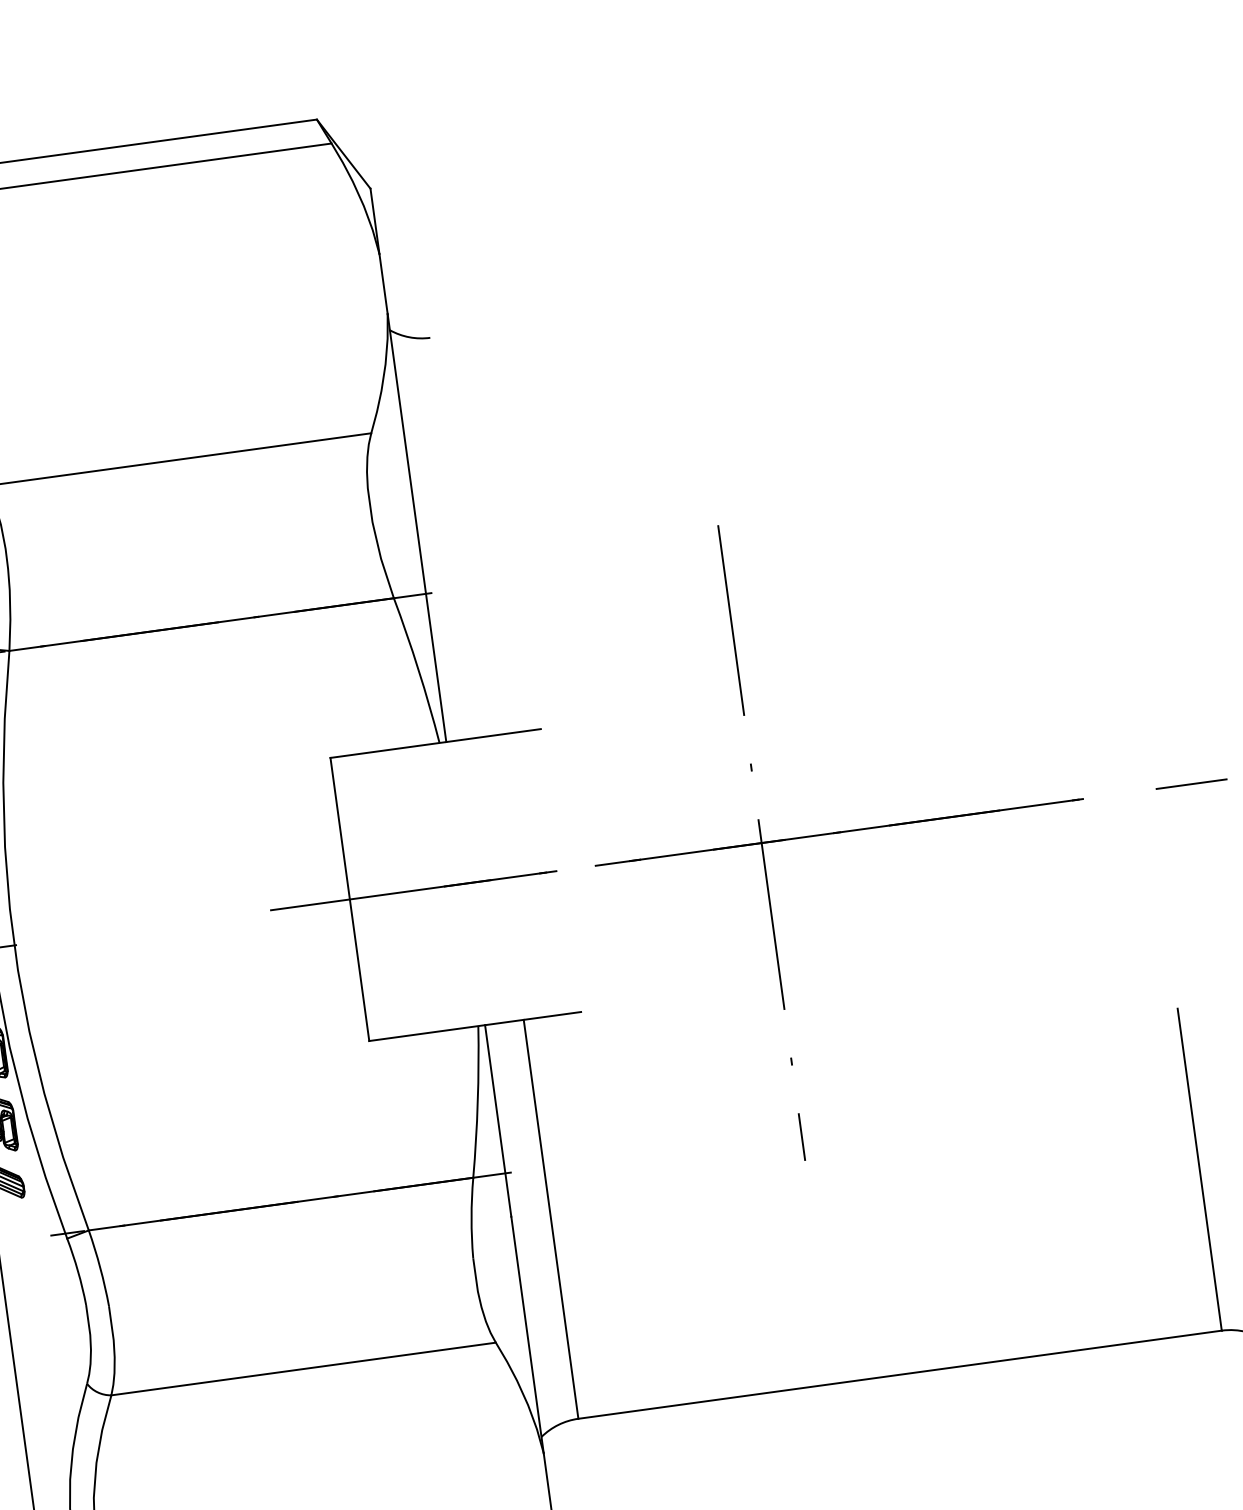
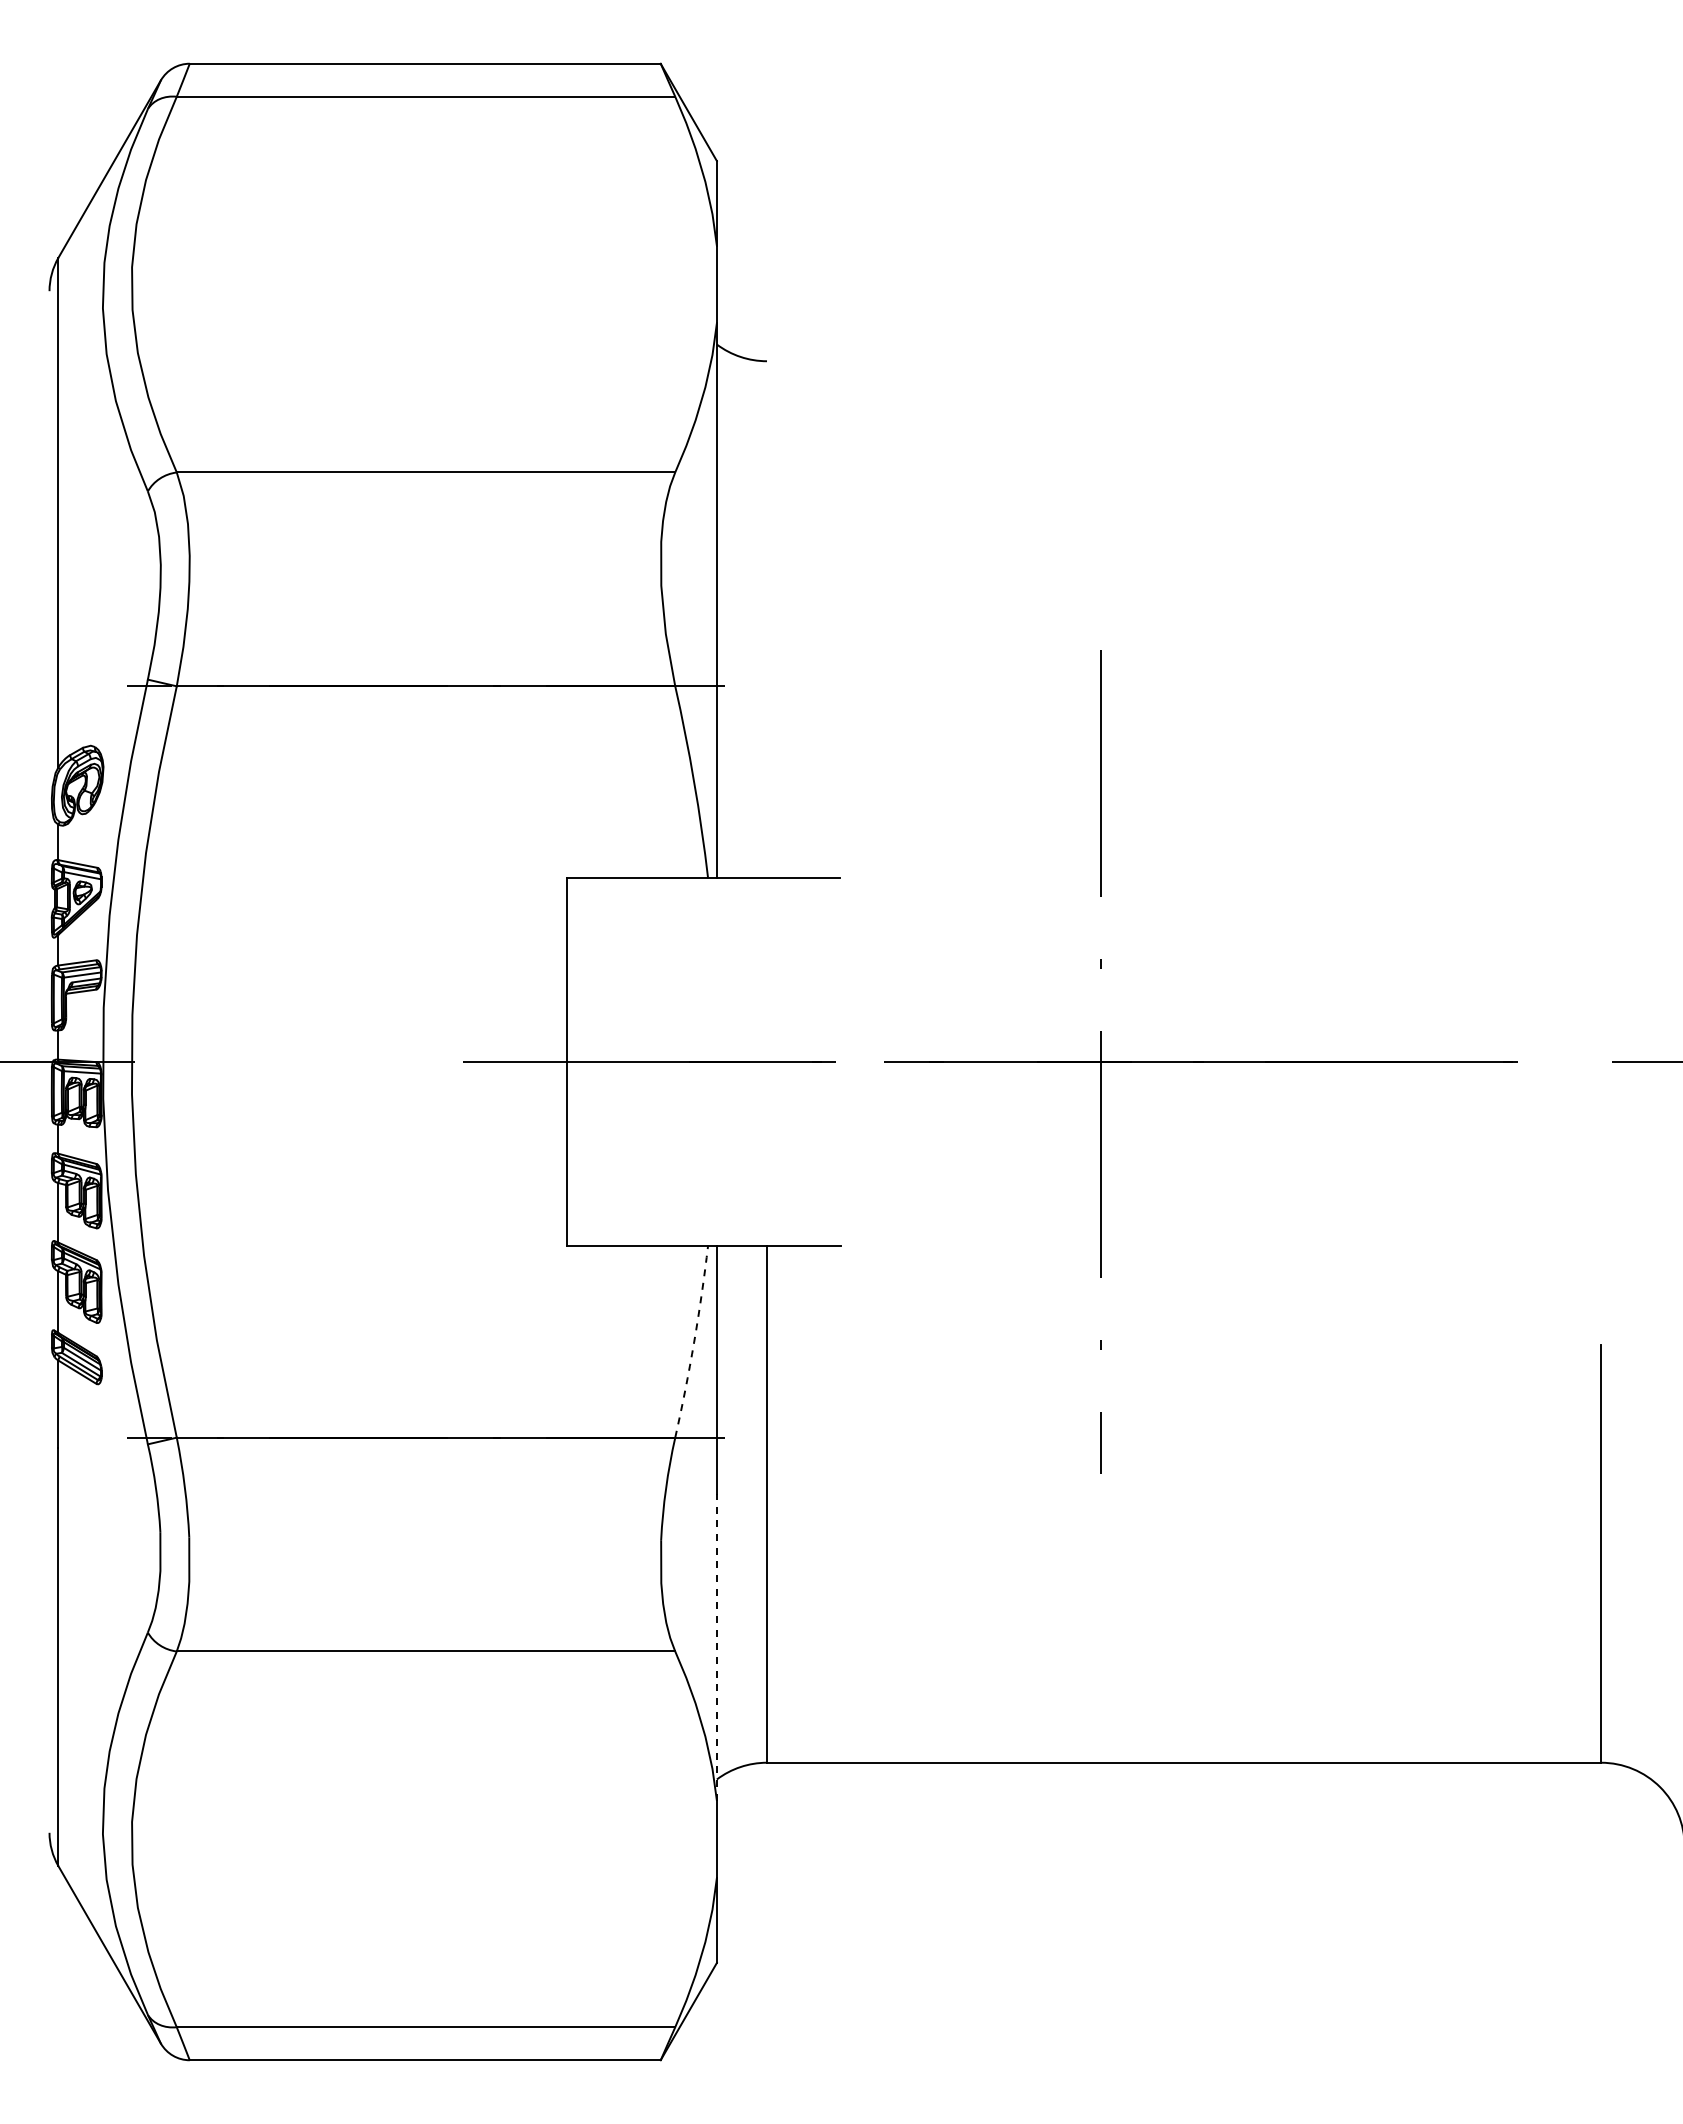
arc: (478, 1102) -> (694, 1342), solid -> dashed
line: (527, 1334) -> (716, 1646), solid -> dashed

